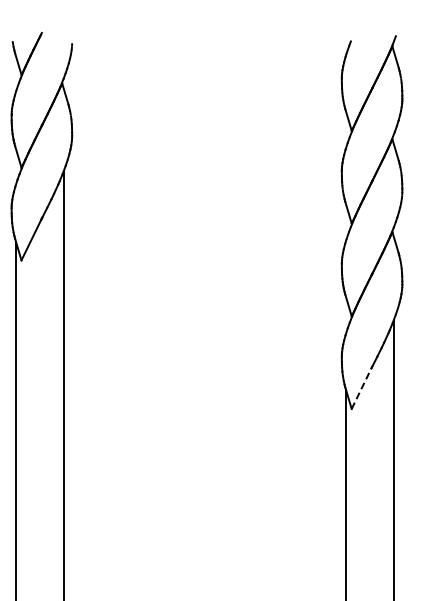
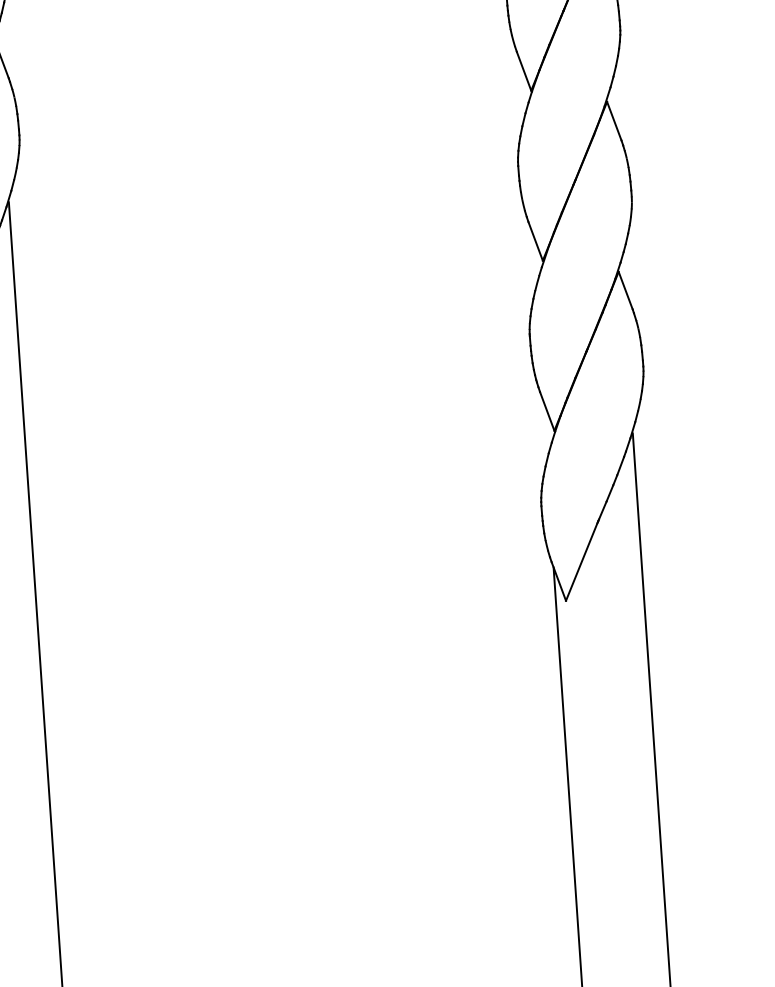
line: (362, 387) -> (583, 560), dashed -> solid

